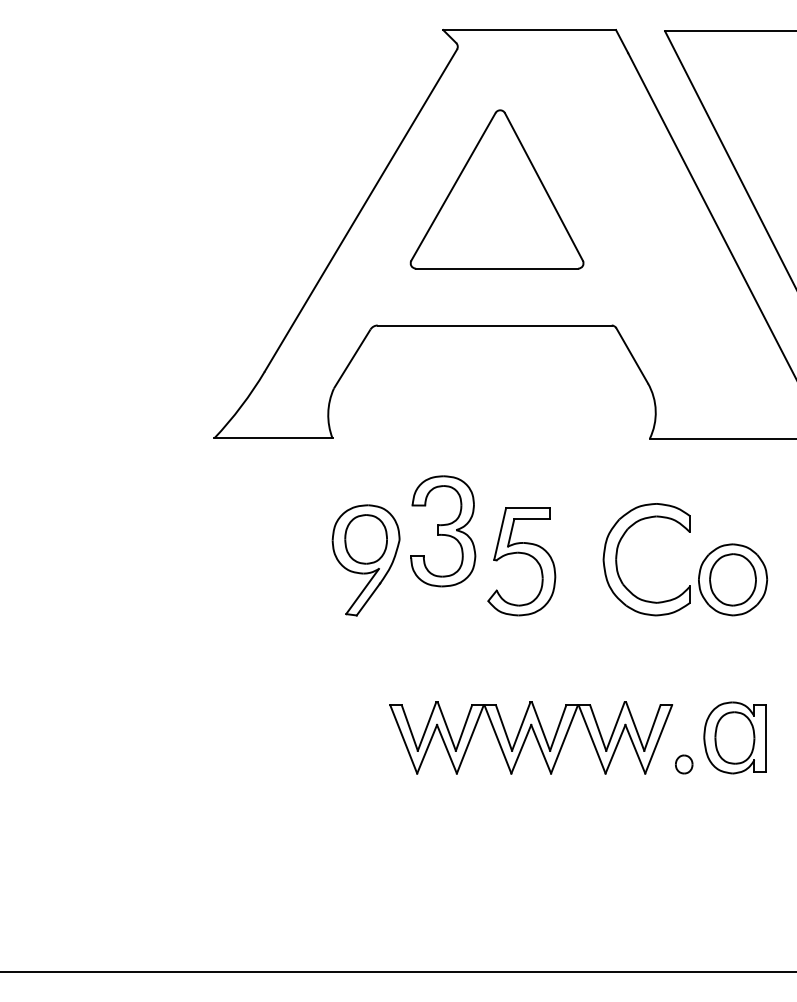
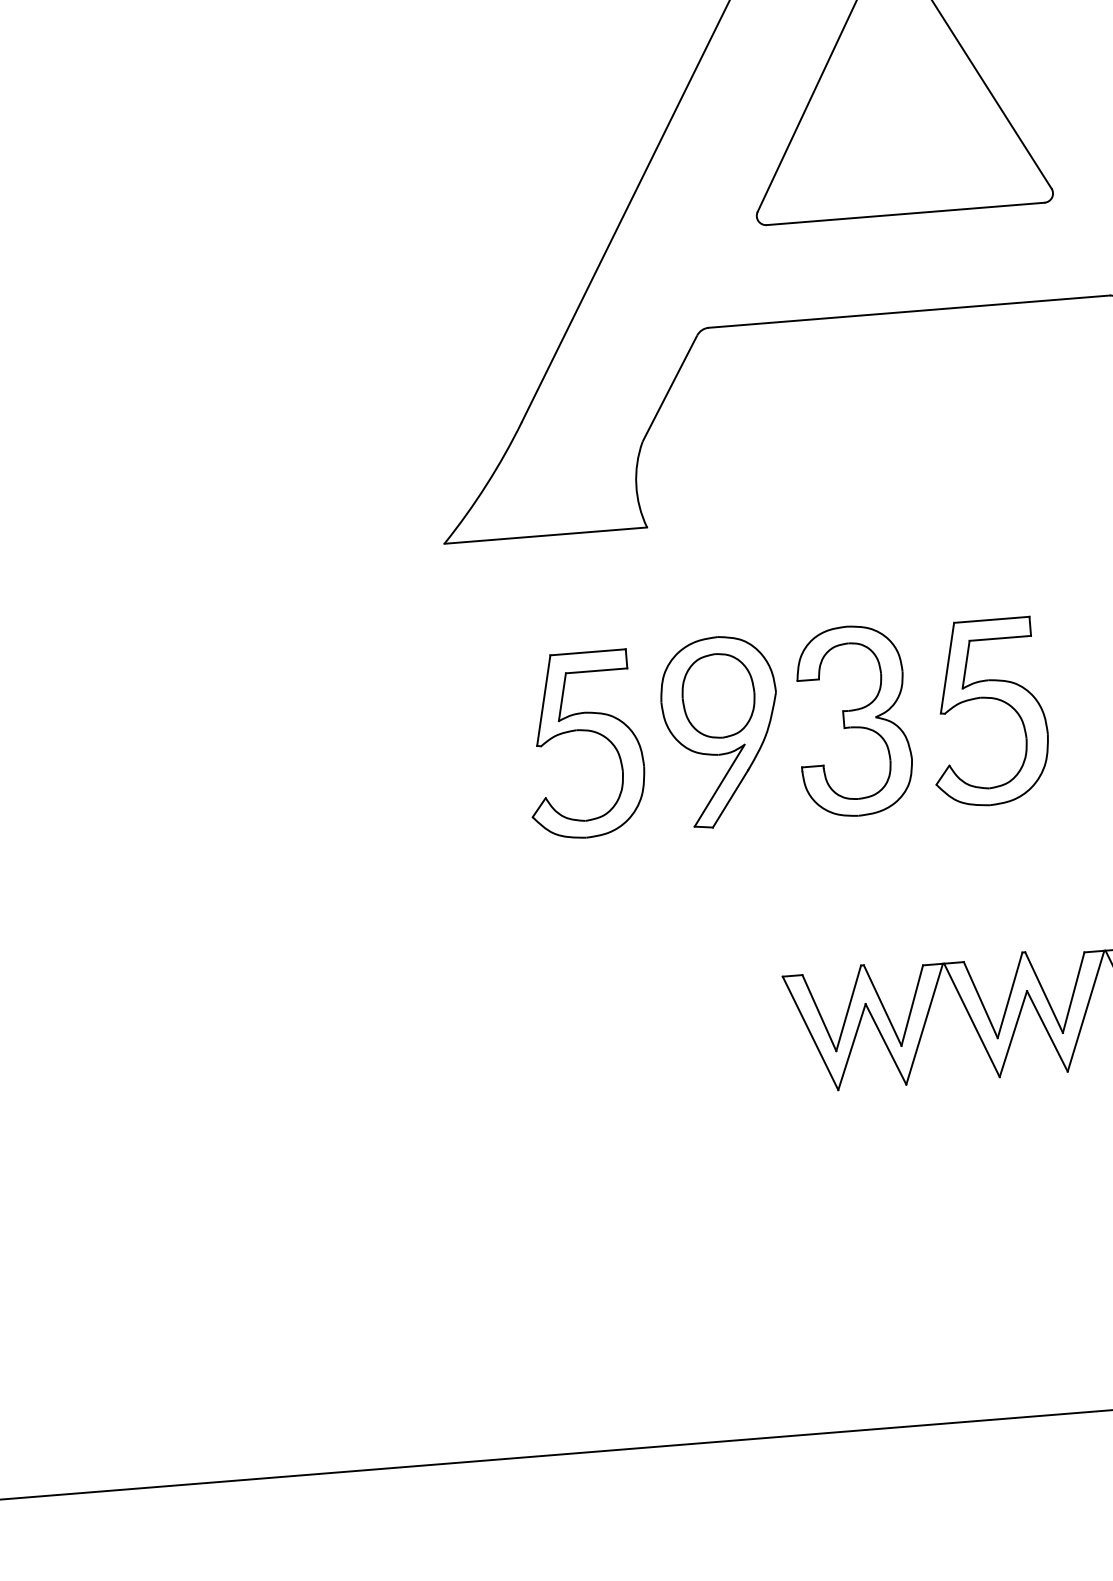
part: (443, 531) -> (854, 721), moved
part: (287, 554) -> (585, 732), added

